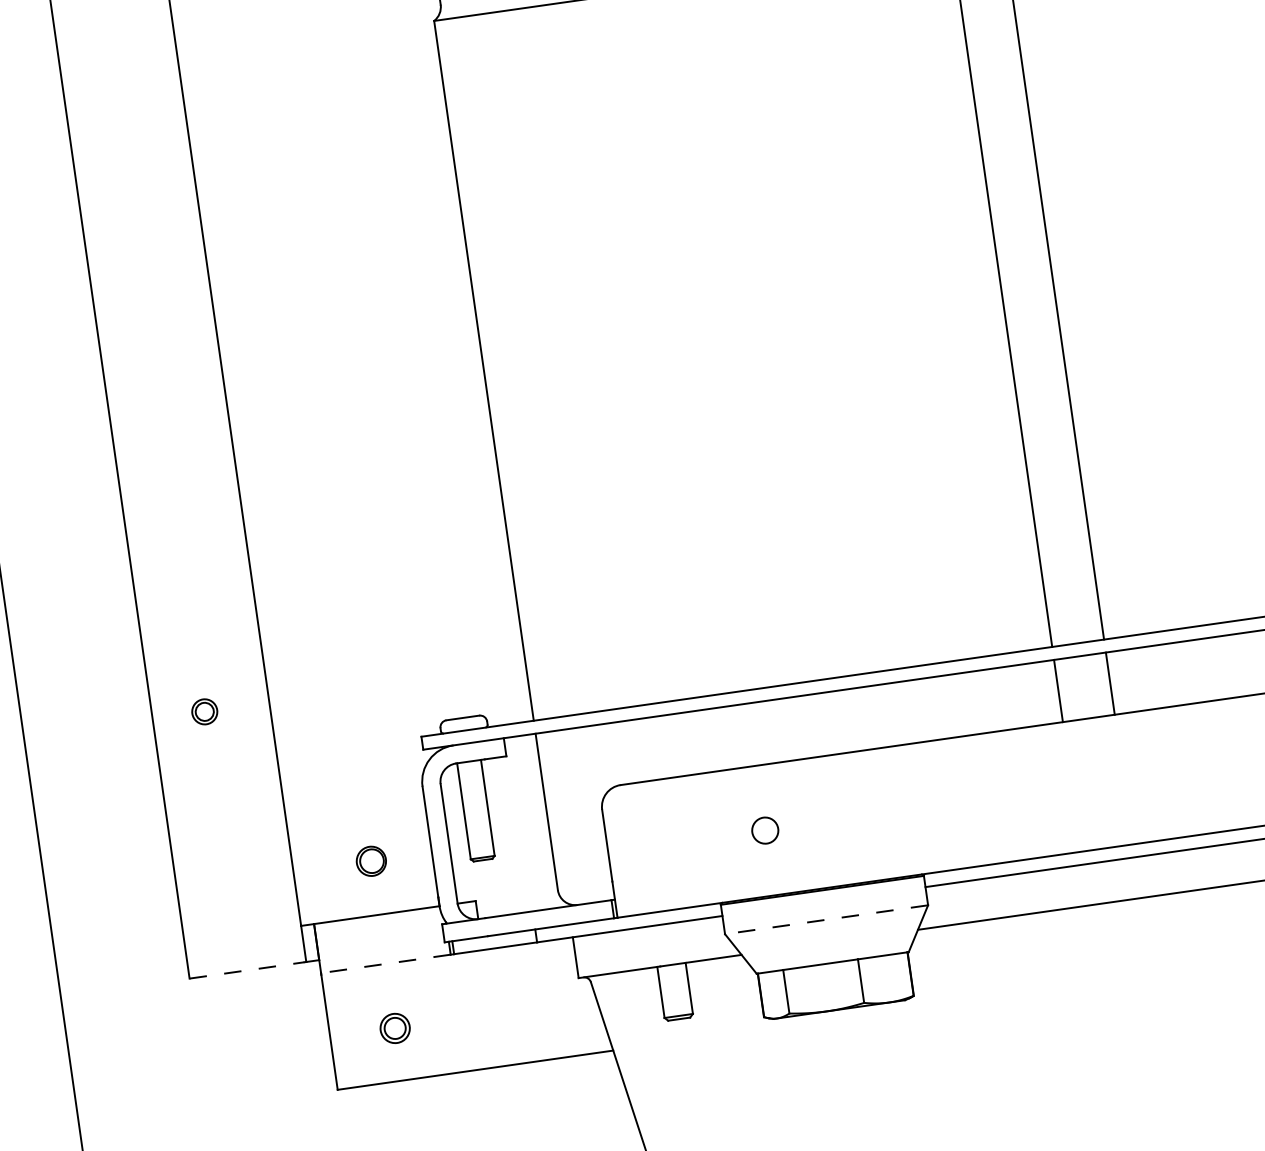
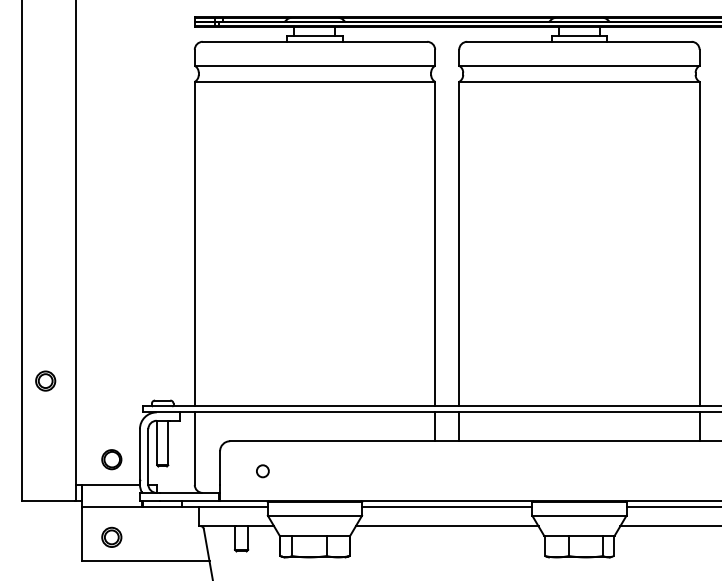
part: (203, 710) -> (45, 380), size x1.67
circle: (764, 831) -> (262, 471), moved
part: (370, 860) -> (111, 459), size x1.43
line: (825, 919) -> (314, 515), dashed -> solid
line: (385, 964) -> (111, 507), dashed -> solid
line: (247, 970) -> (48, 501), dashed -> solid
part: (394, 1026) -> (111, 536), size x1.43

